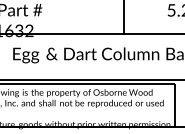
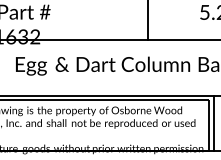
line: (179, 103) -> (214, 123), added

